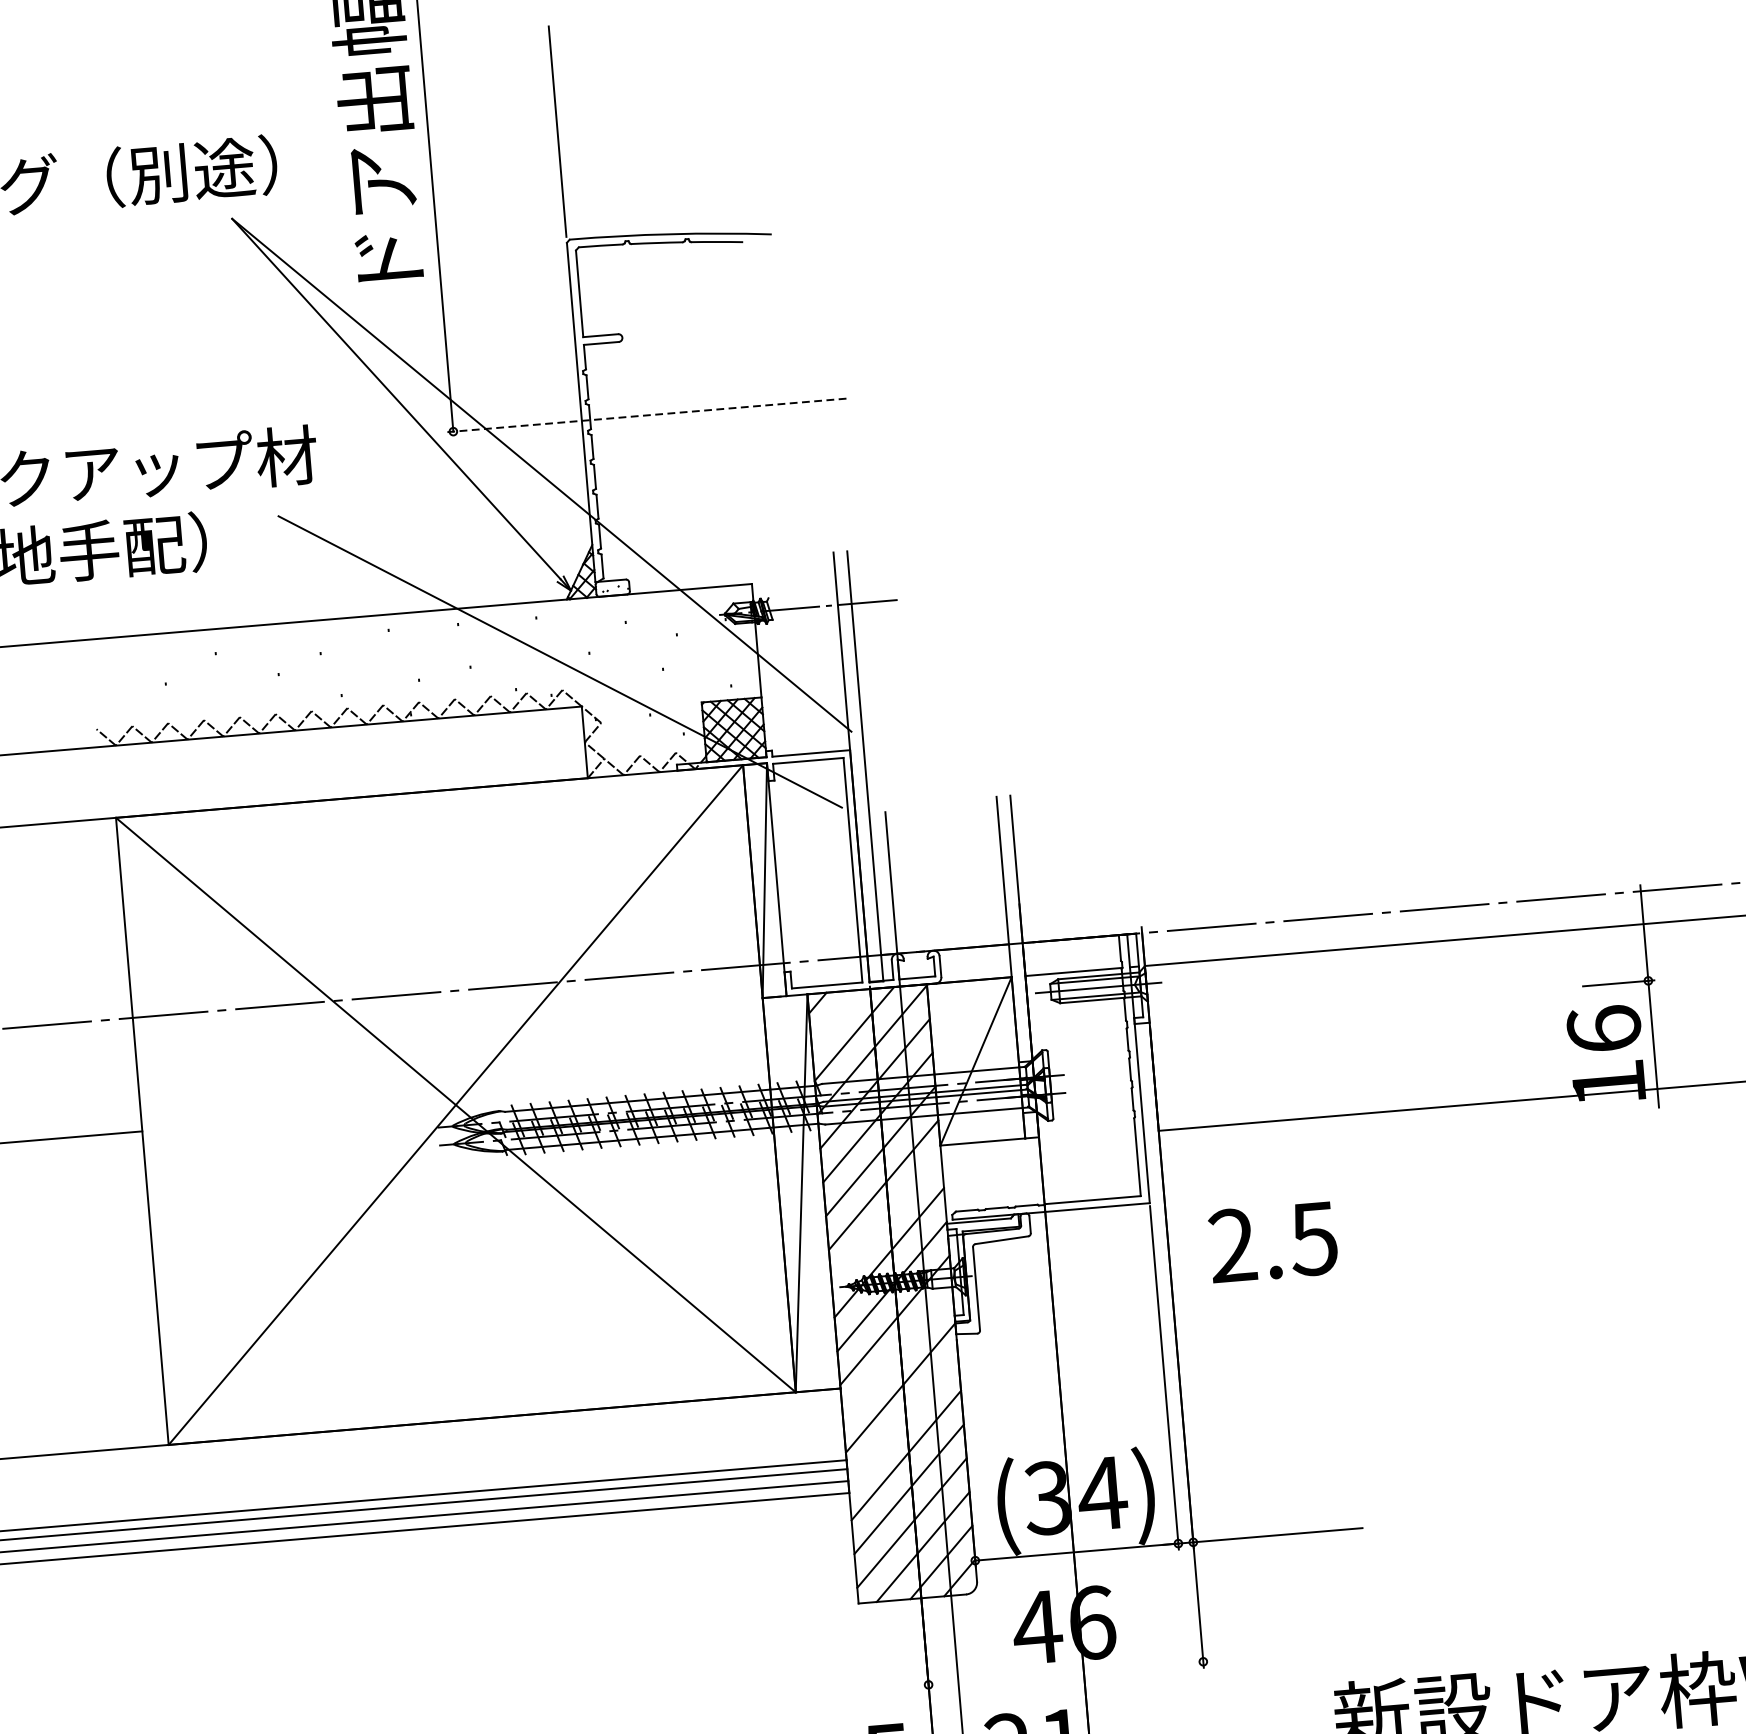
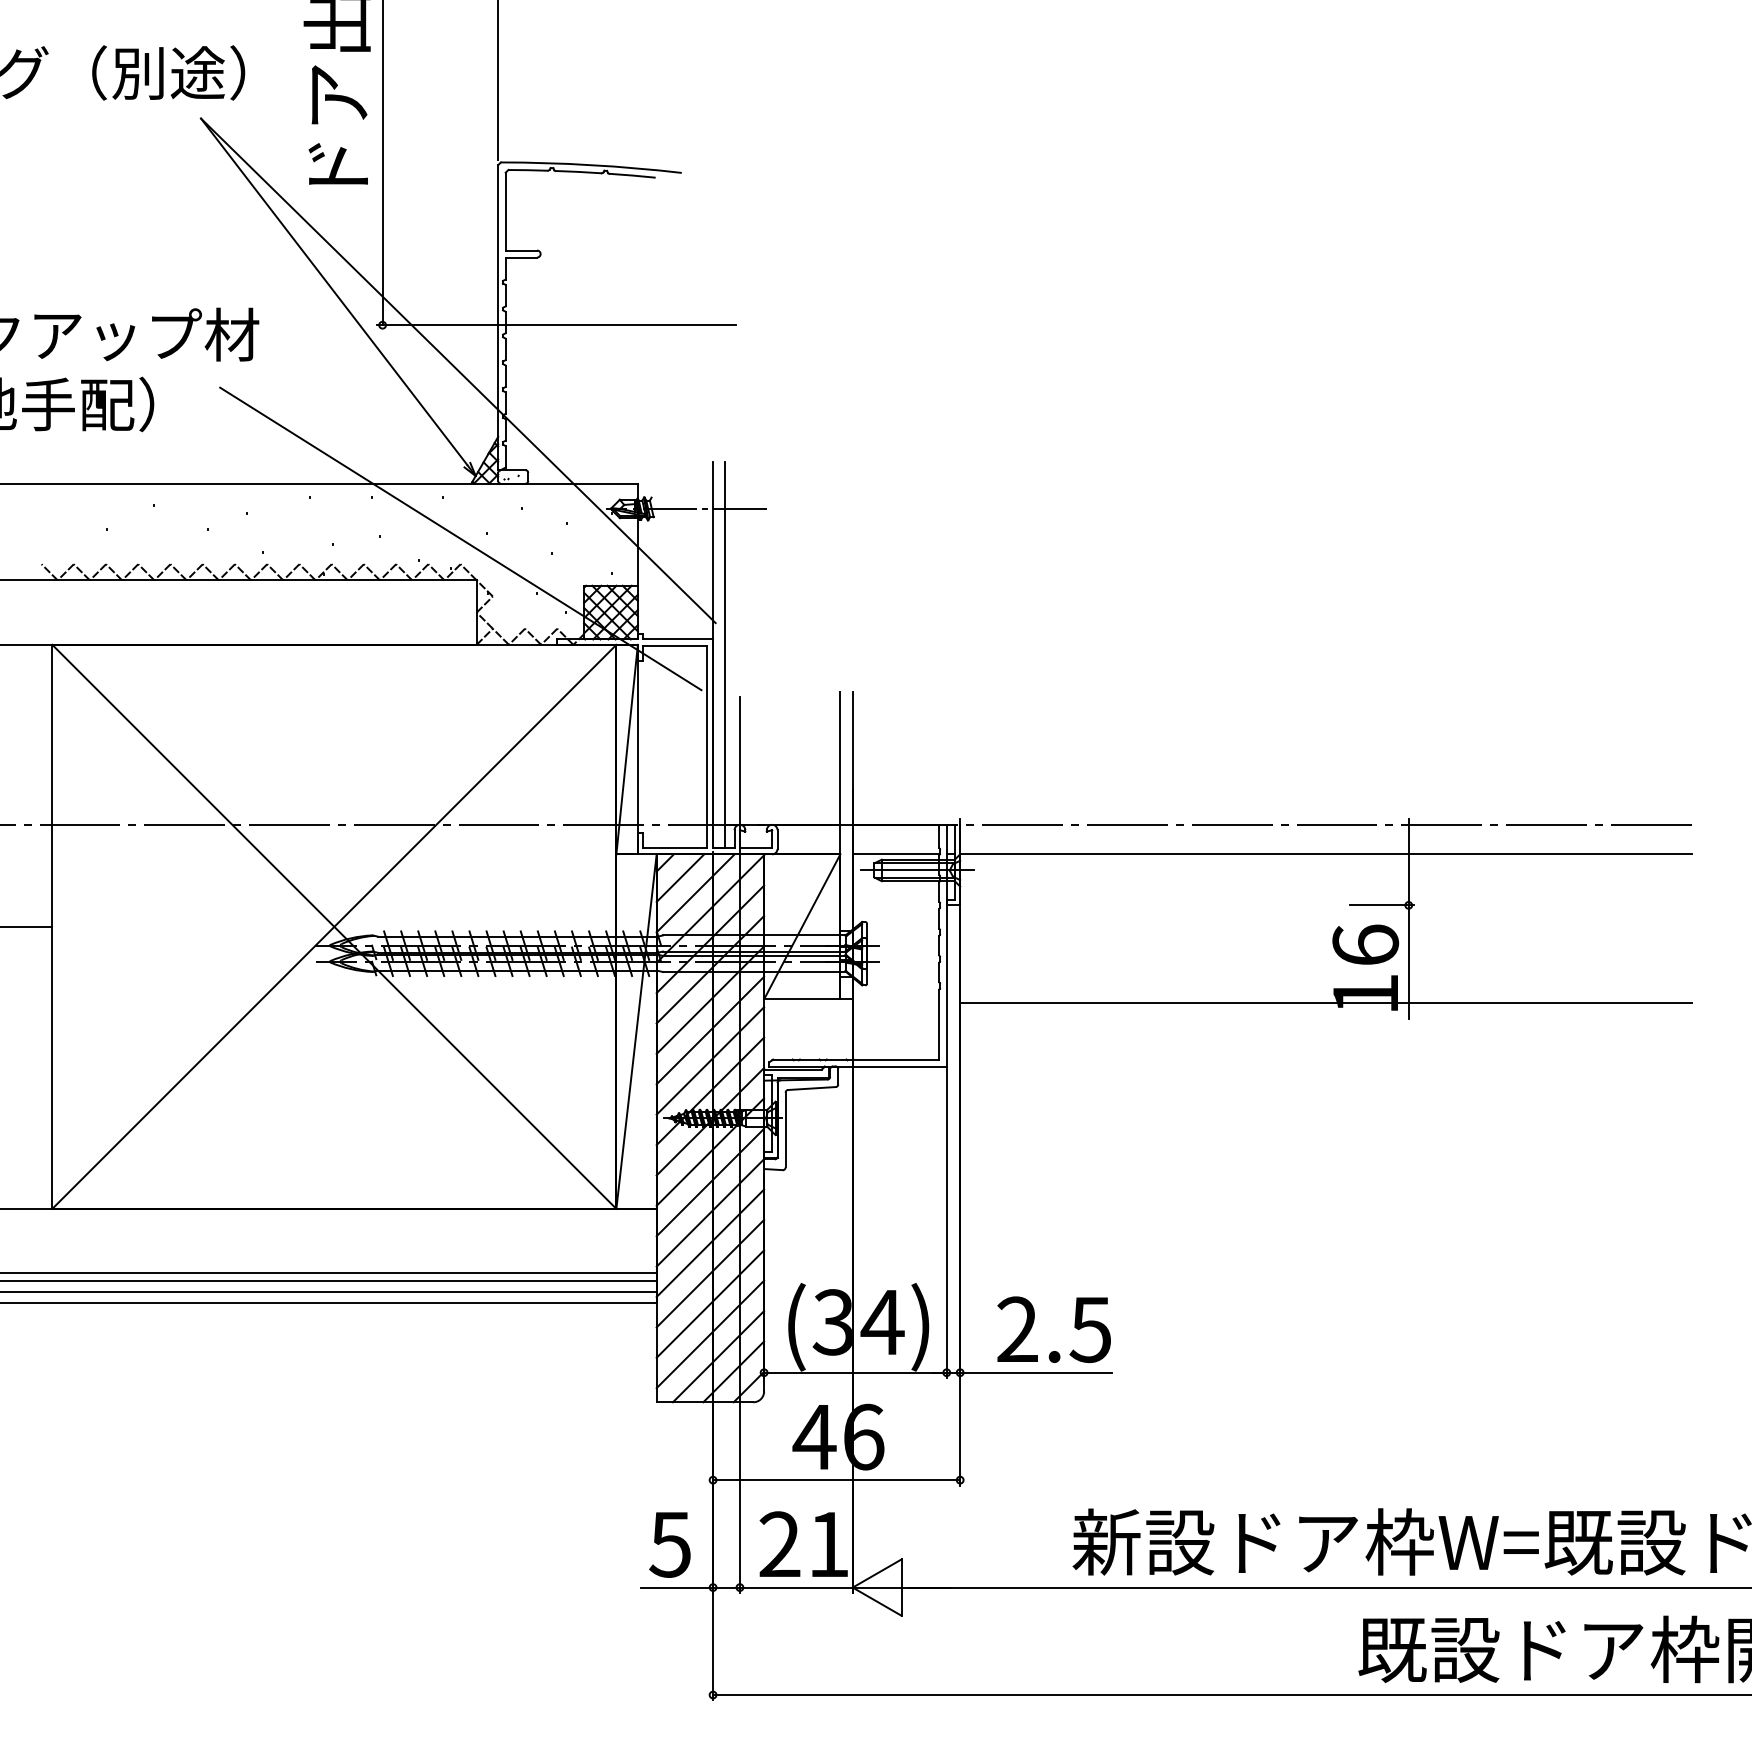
line: (646, 415) -> (556, 325), dashed -> solid
line: (836, 1017) -> (680, 877), added
line: (886, 1218) -> (710, 1060), added
text: (1272, 1242) -> (1053, 1329), moved
line: (897, 1354) -> (710, 1182), added
line: (903, 1420) -> (710, 1242), added
line: (1065, 1673) -> (836, 1480), added

